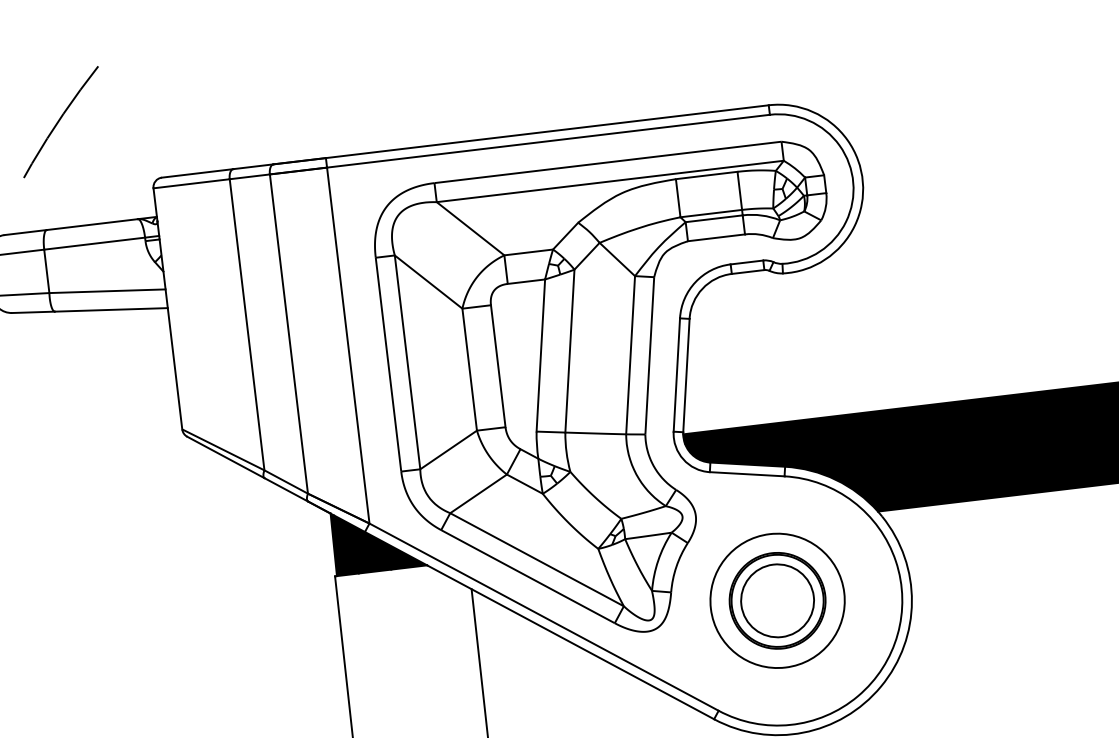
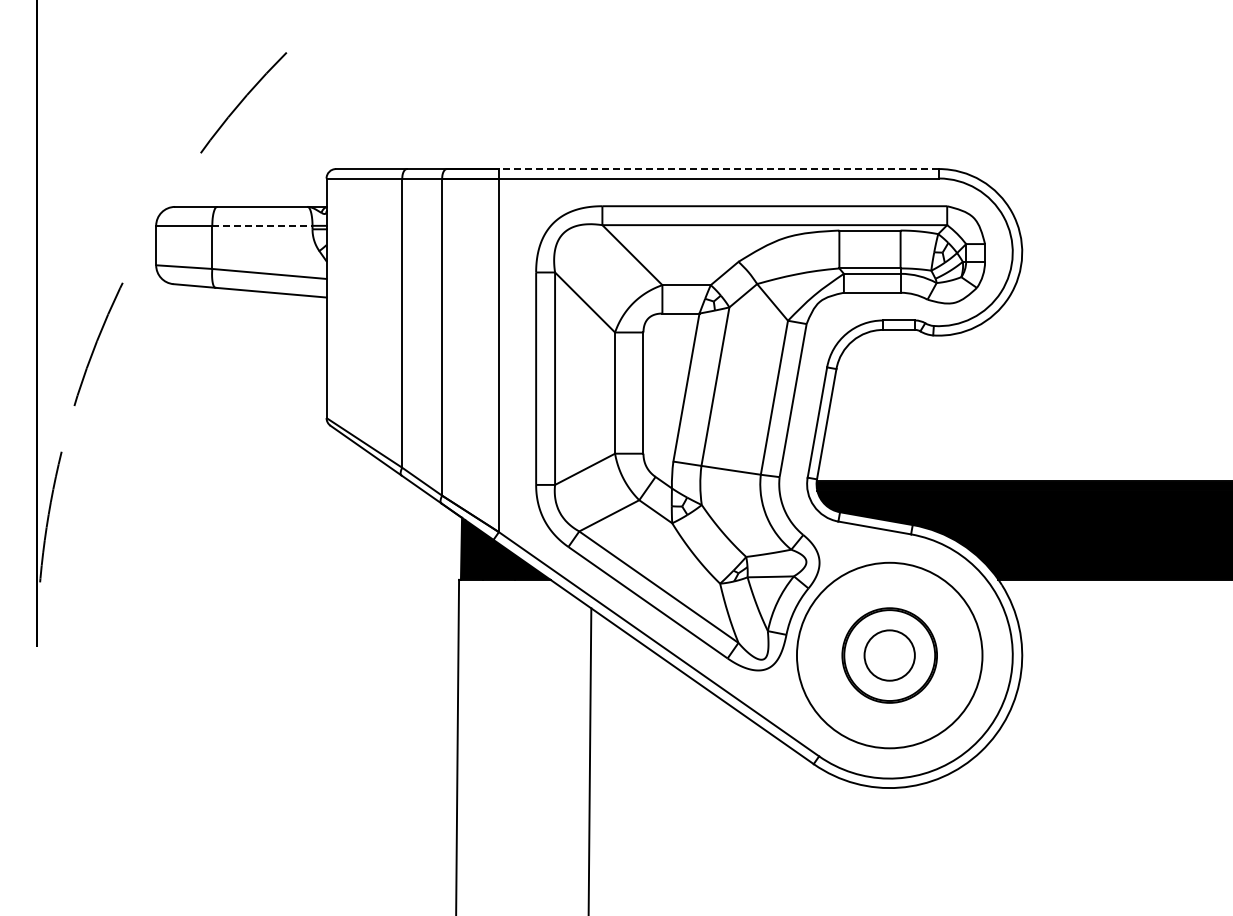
line: (546, 132) -> (718, 169), solid -> dashed
line: (94, 243) -> (262, 225), solid -> dashed
circle: (777, 600) -> (889, 655), size x0.7
circle: (777, 600) -> (889, 655), size x1.4

